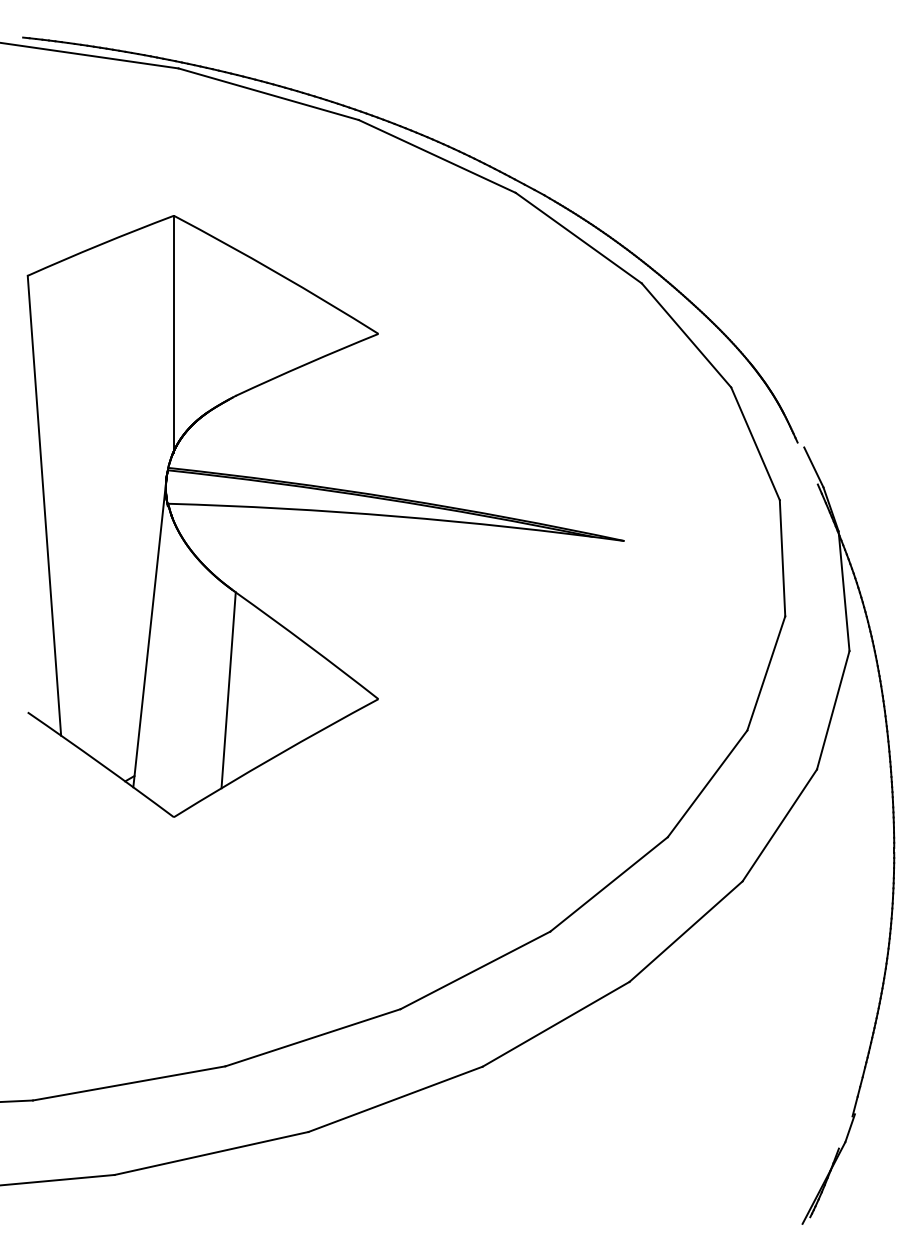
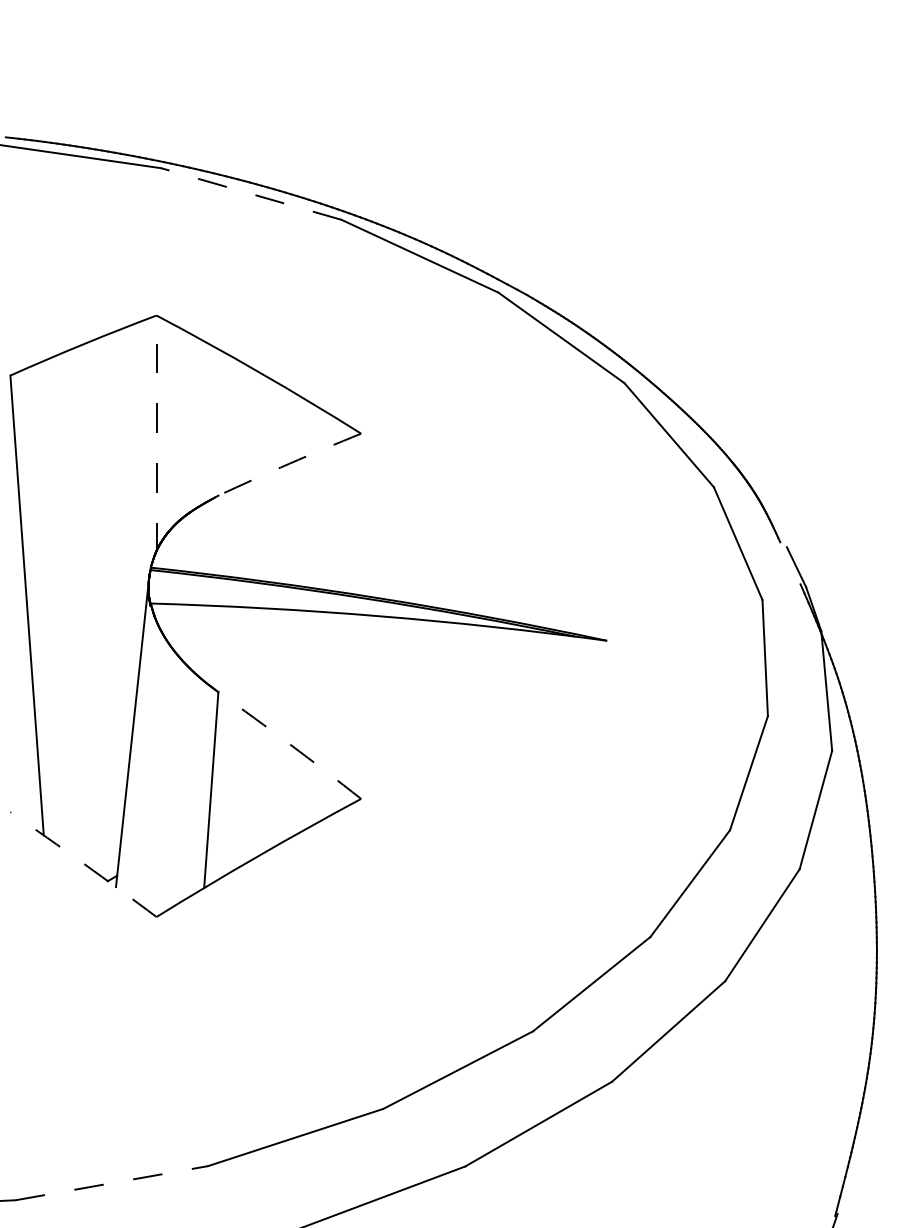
line: (268, 94) -> (251, 194), solid -> dashed
line: (173, 333) -> (156, 433), solid -> dashed
arc: (306, 364) -> (289, 464), solid -> dashed
arc: (307, 644) -> (290, 744), solid -> dashed
arc: (101, 764) -> (84, 864), solid -> dashed
line: (129, 1083) -> (112, 1183), solid -> dashed

